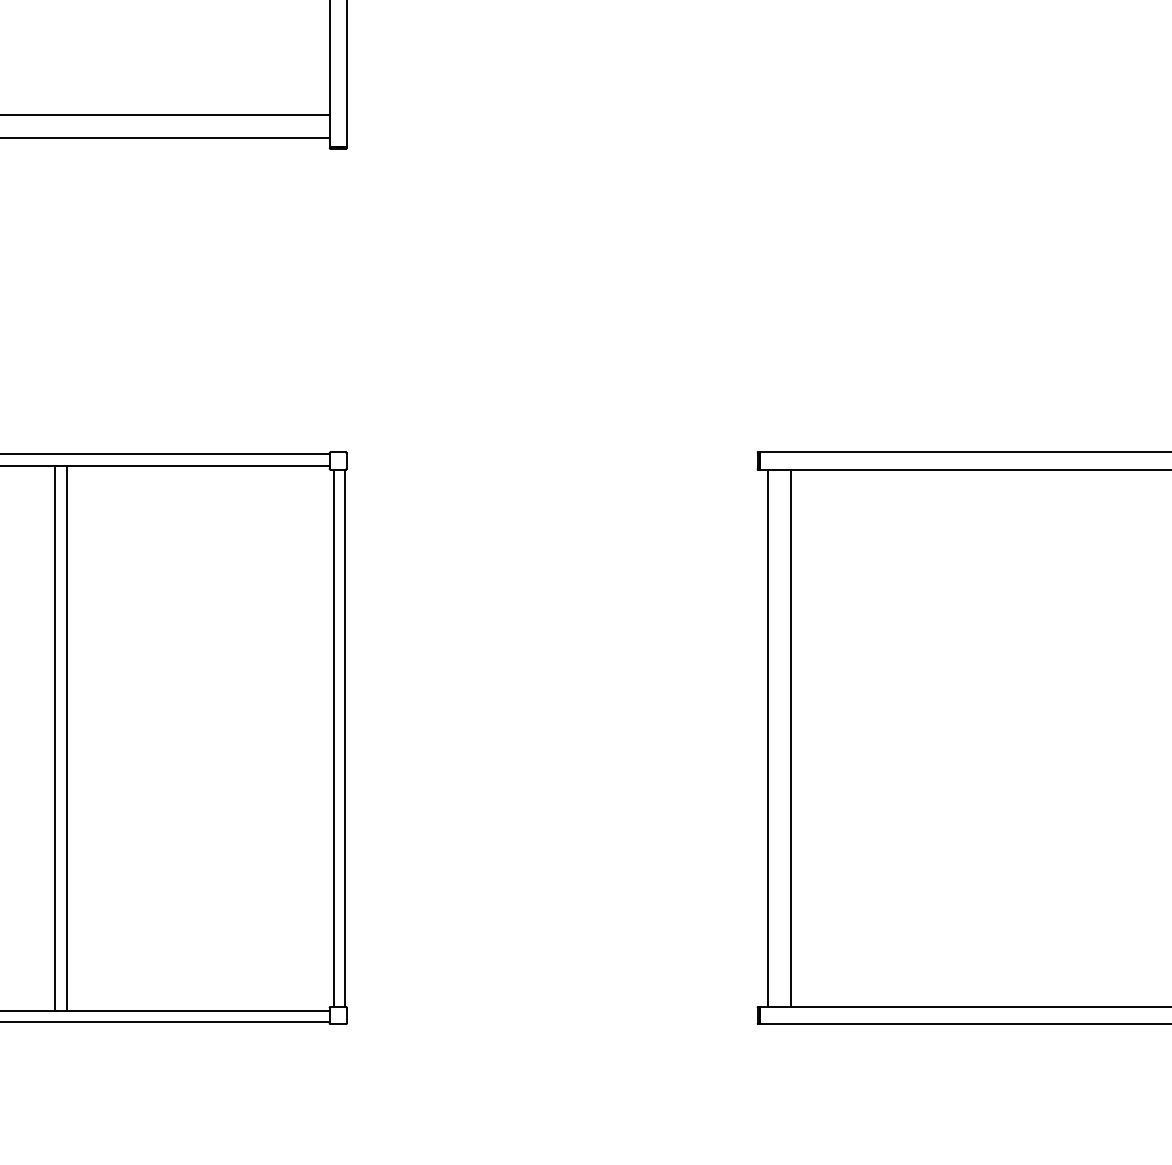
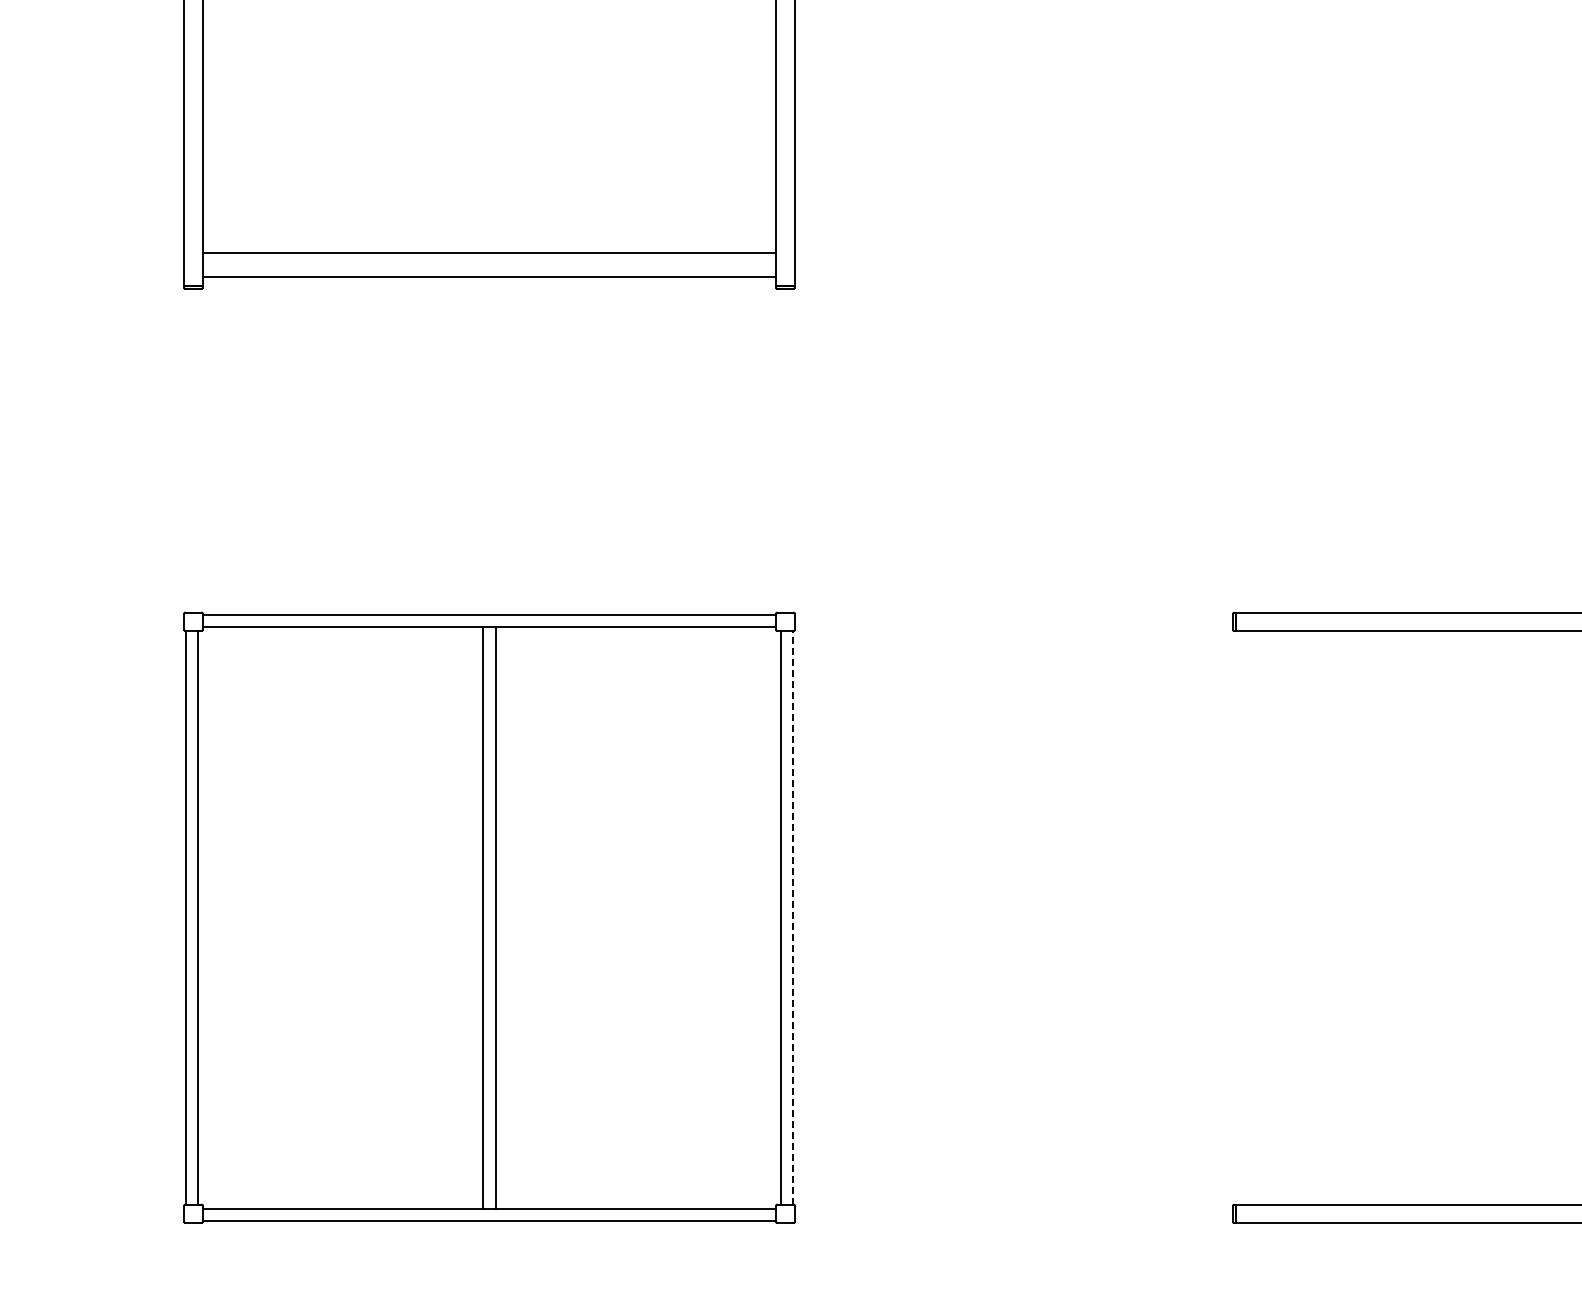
line: (344, 737) -> (792, 917), solid -> dashed
line: (768, 737) -> (1244, 917), removed
line: (791, 737) -> (1269, 917), removed

